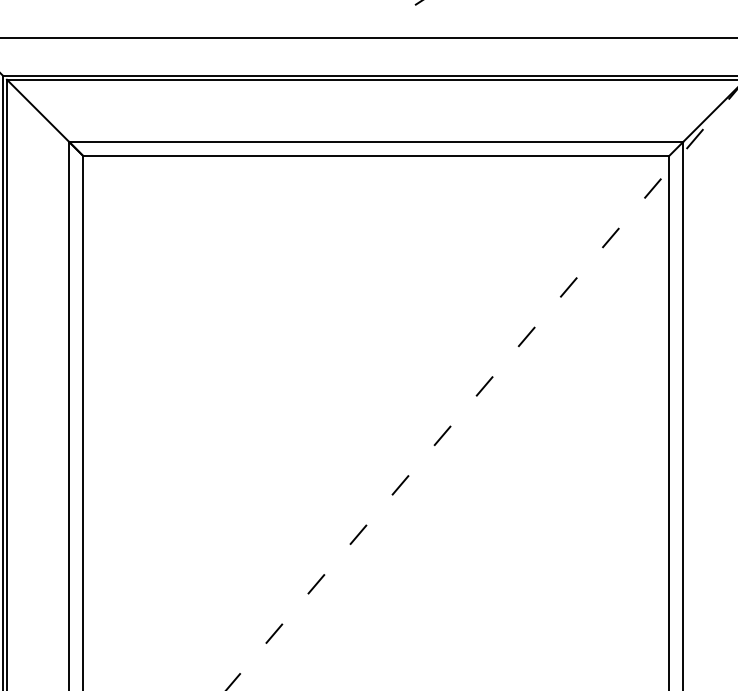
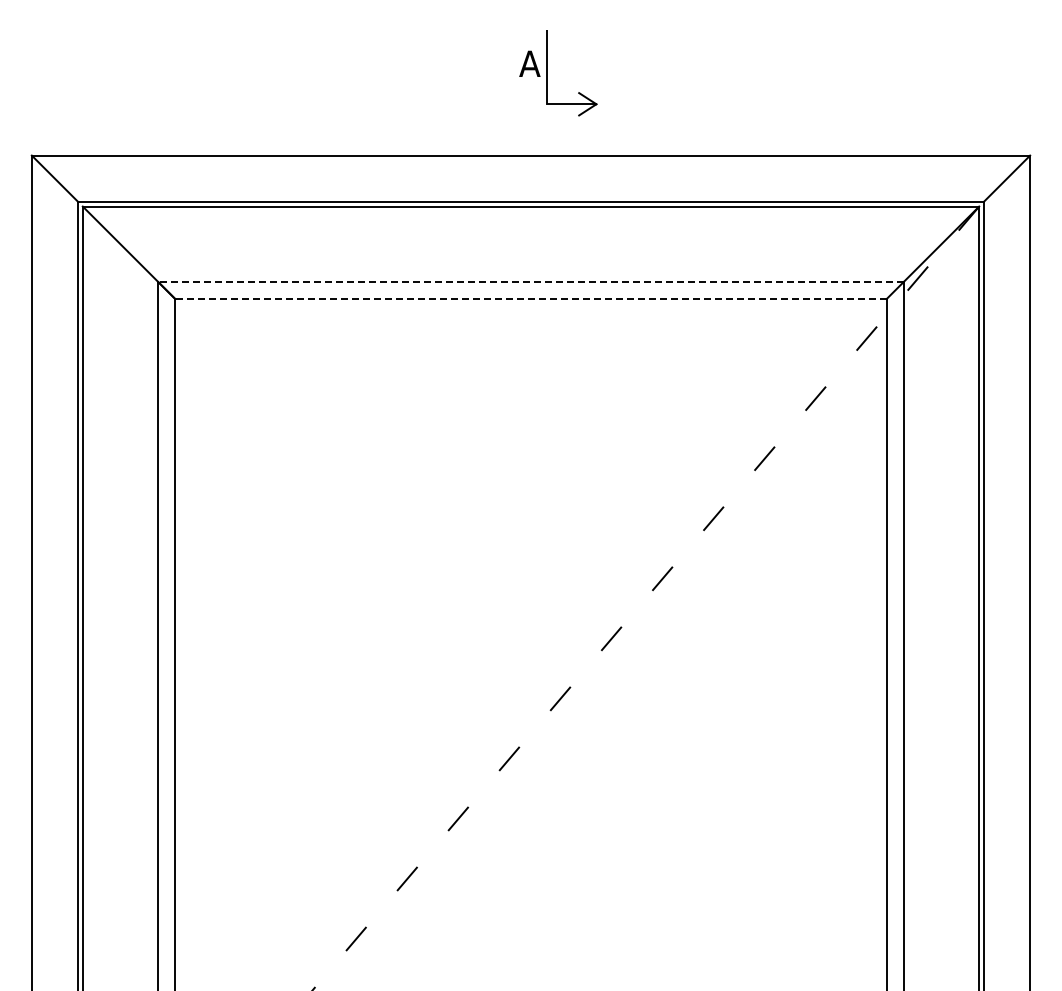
line: (376, 142) -> (531, 282), solid -> dashed
line: (376, 156) -> (531, 299), solid -> dashed

